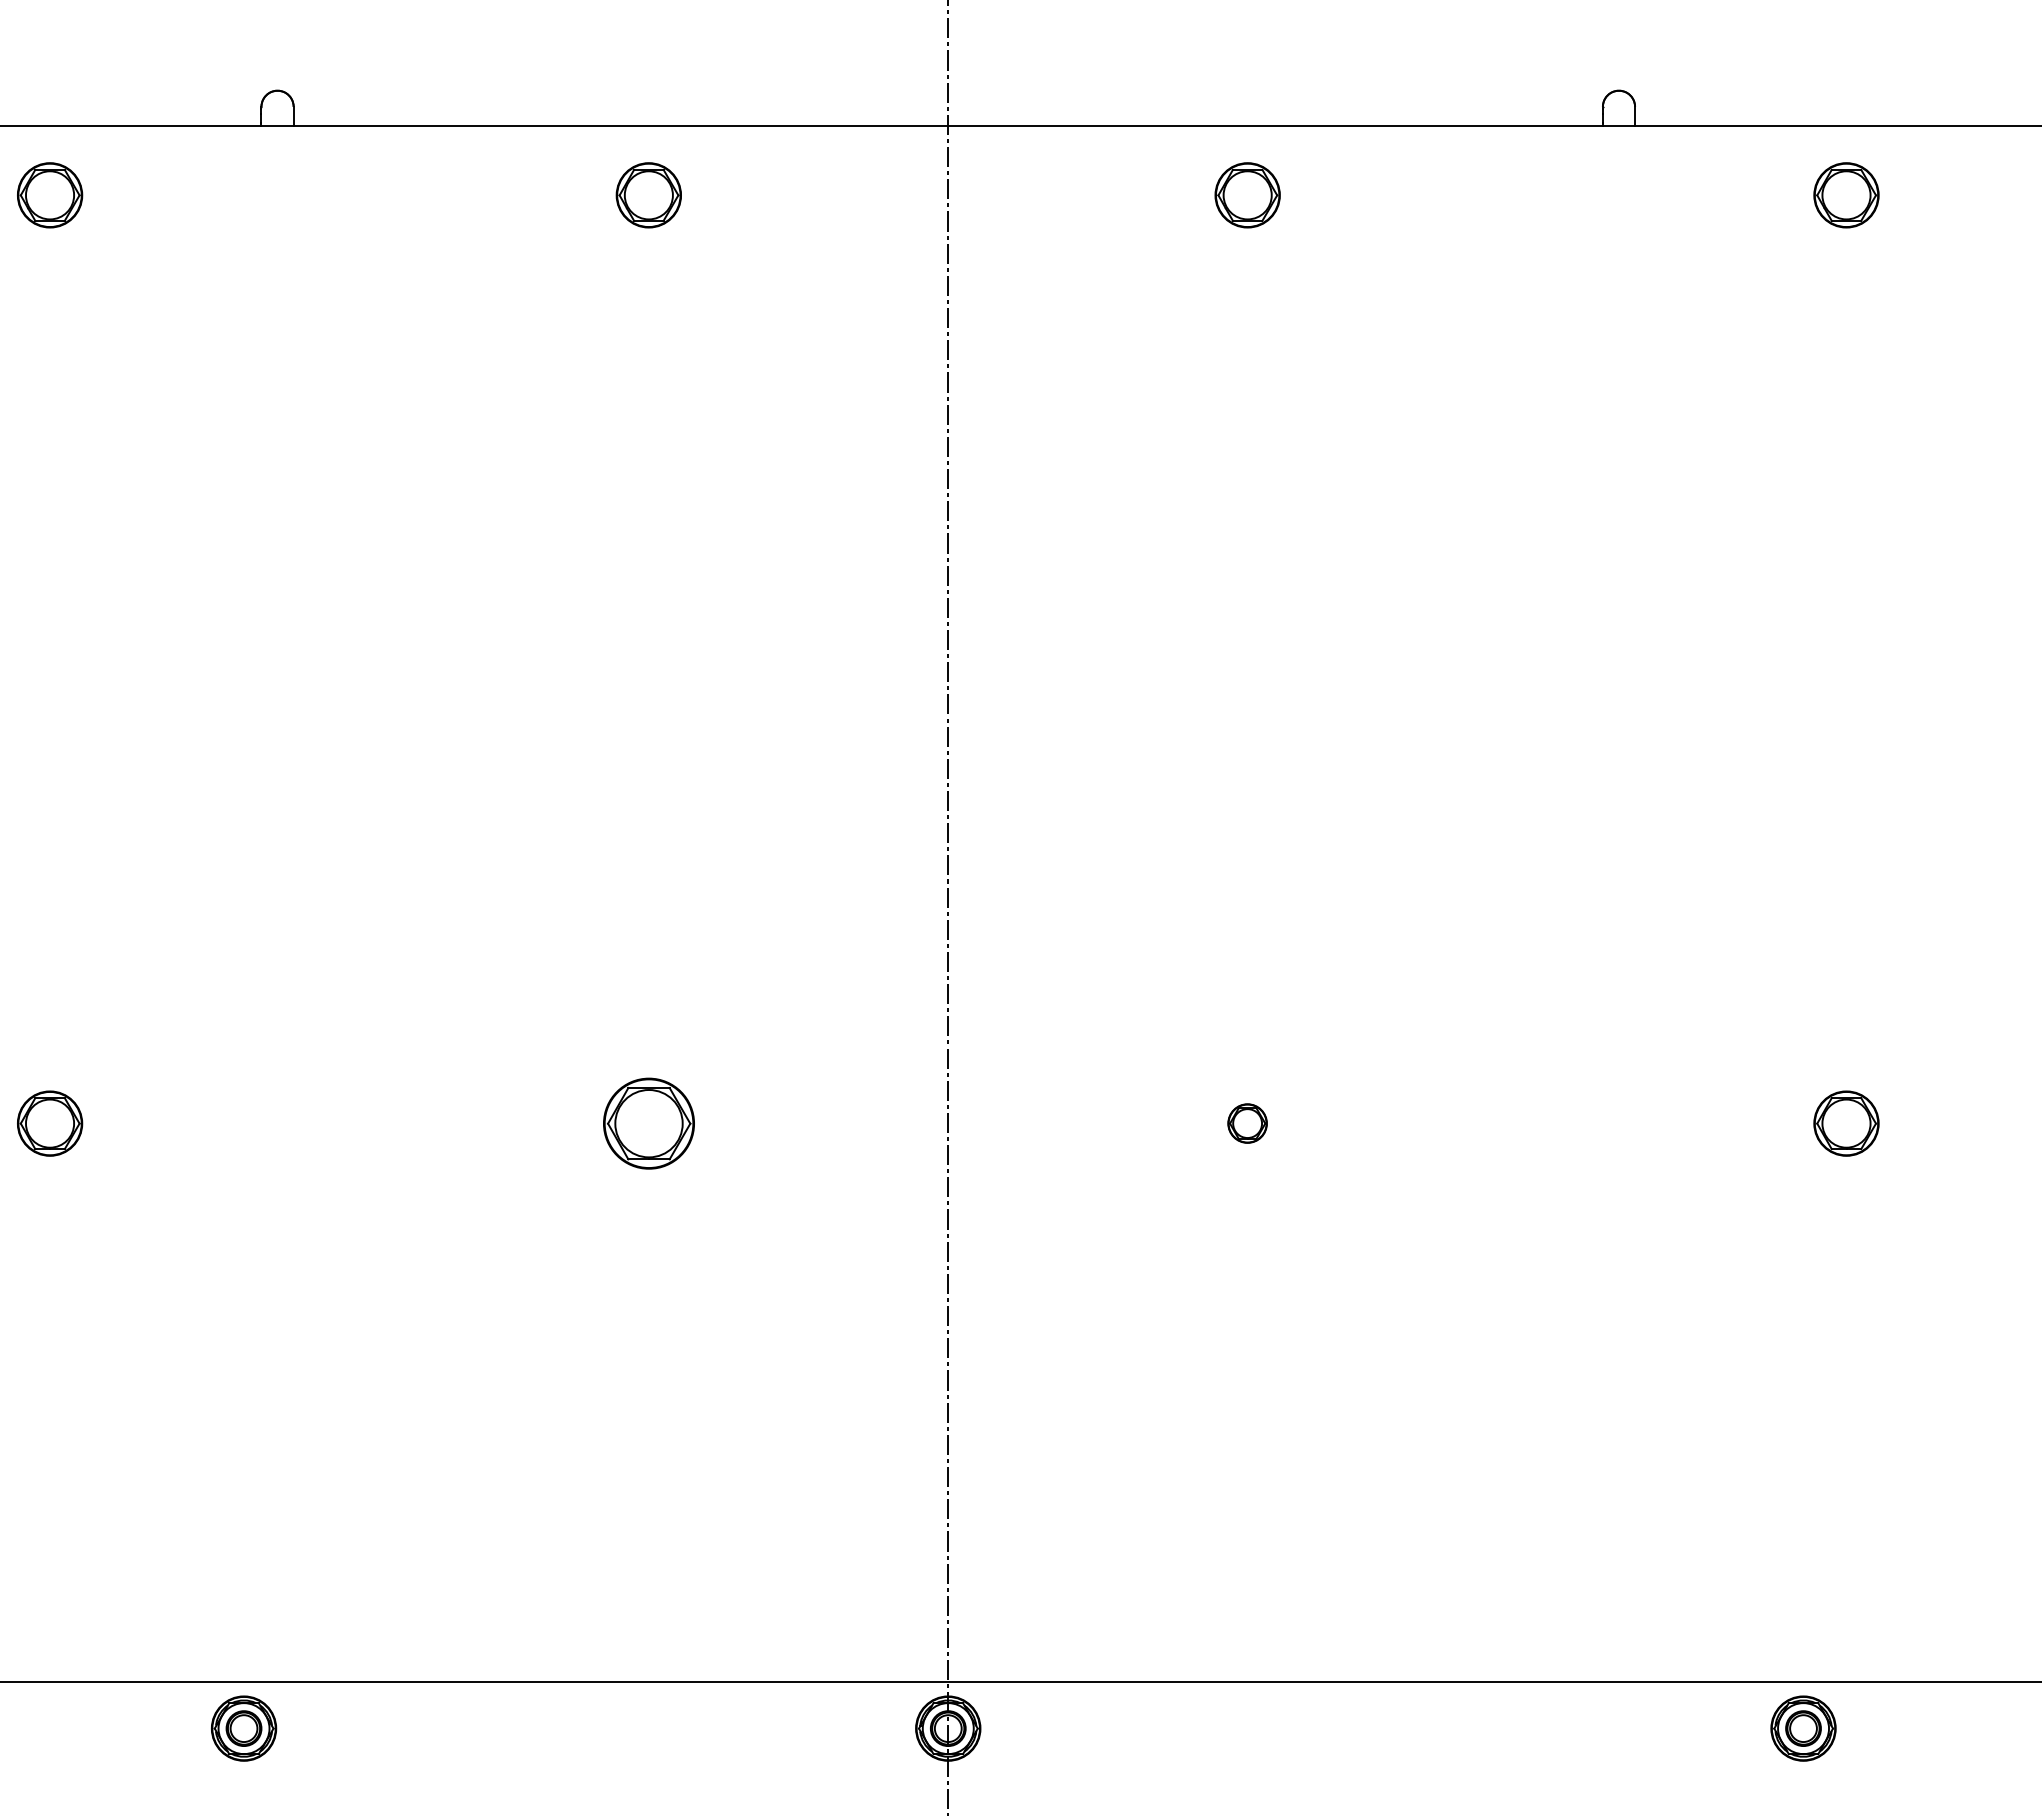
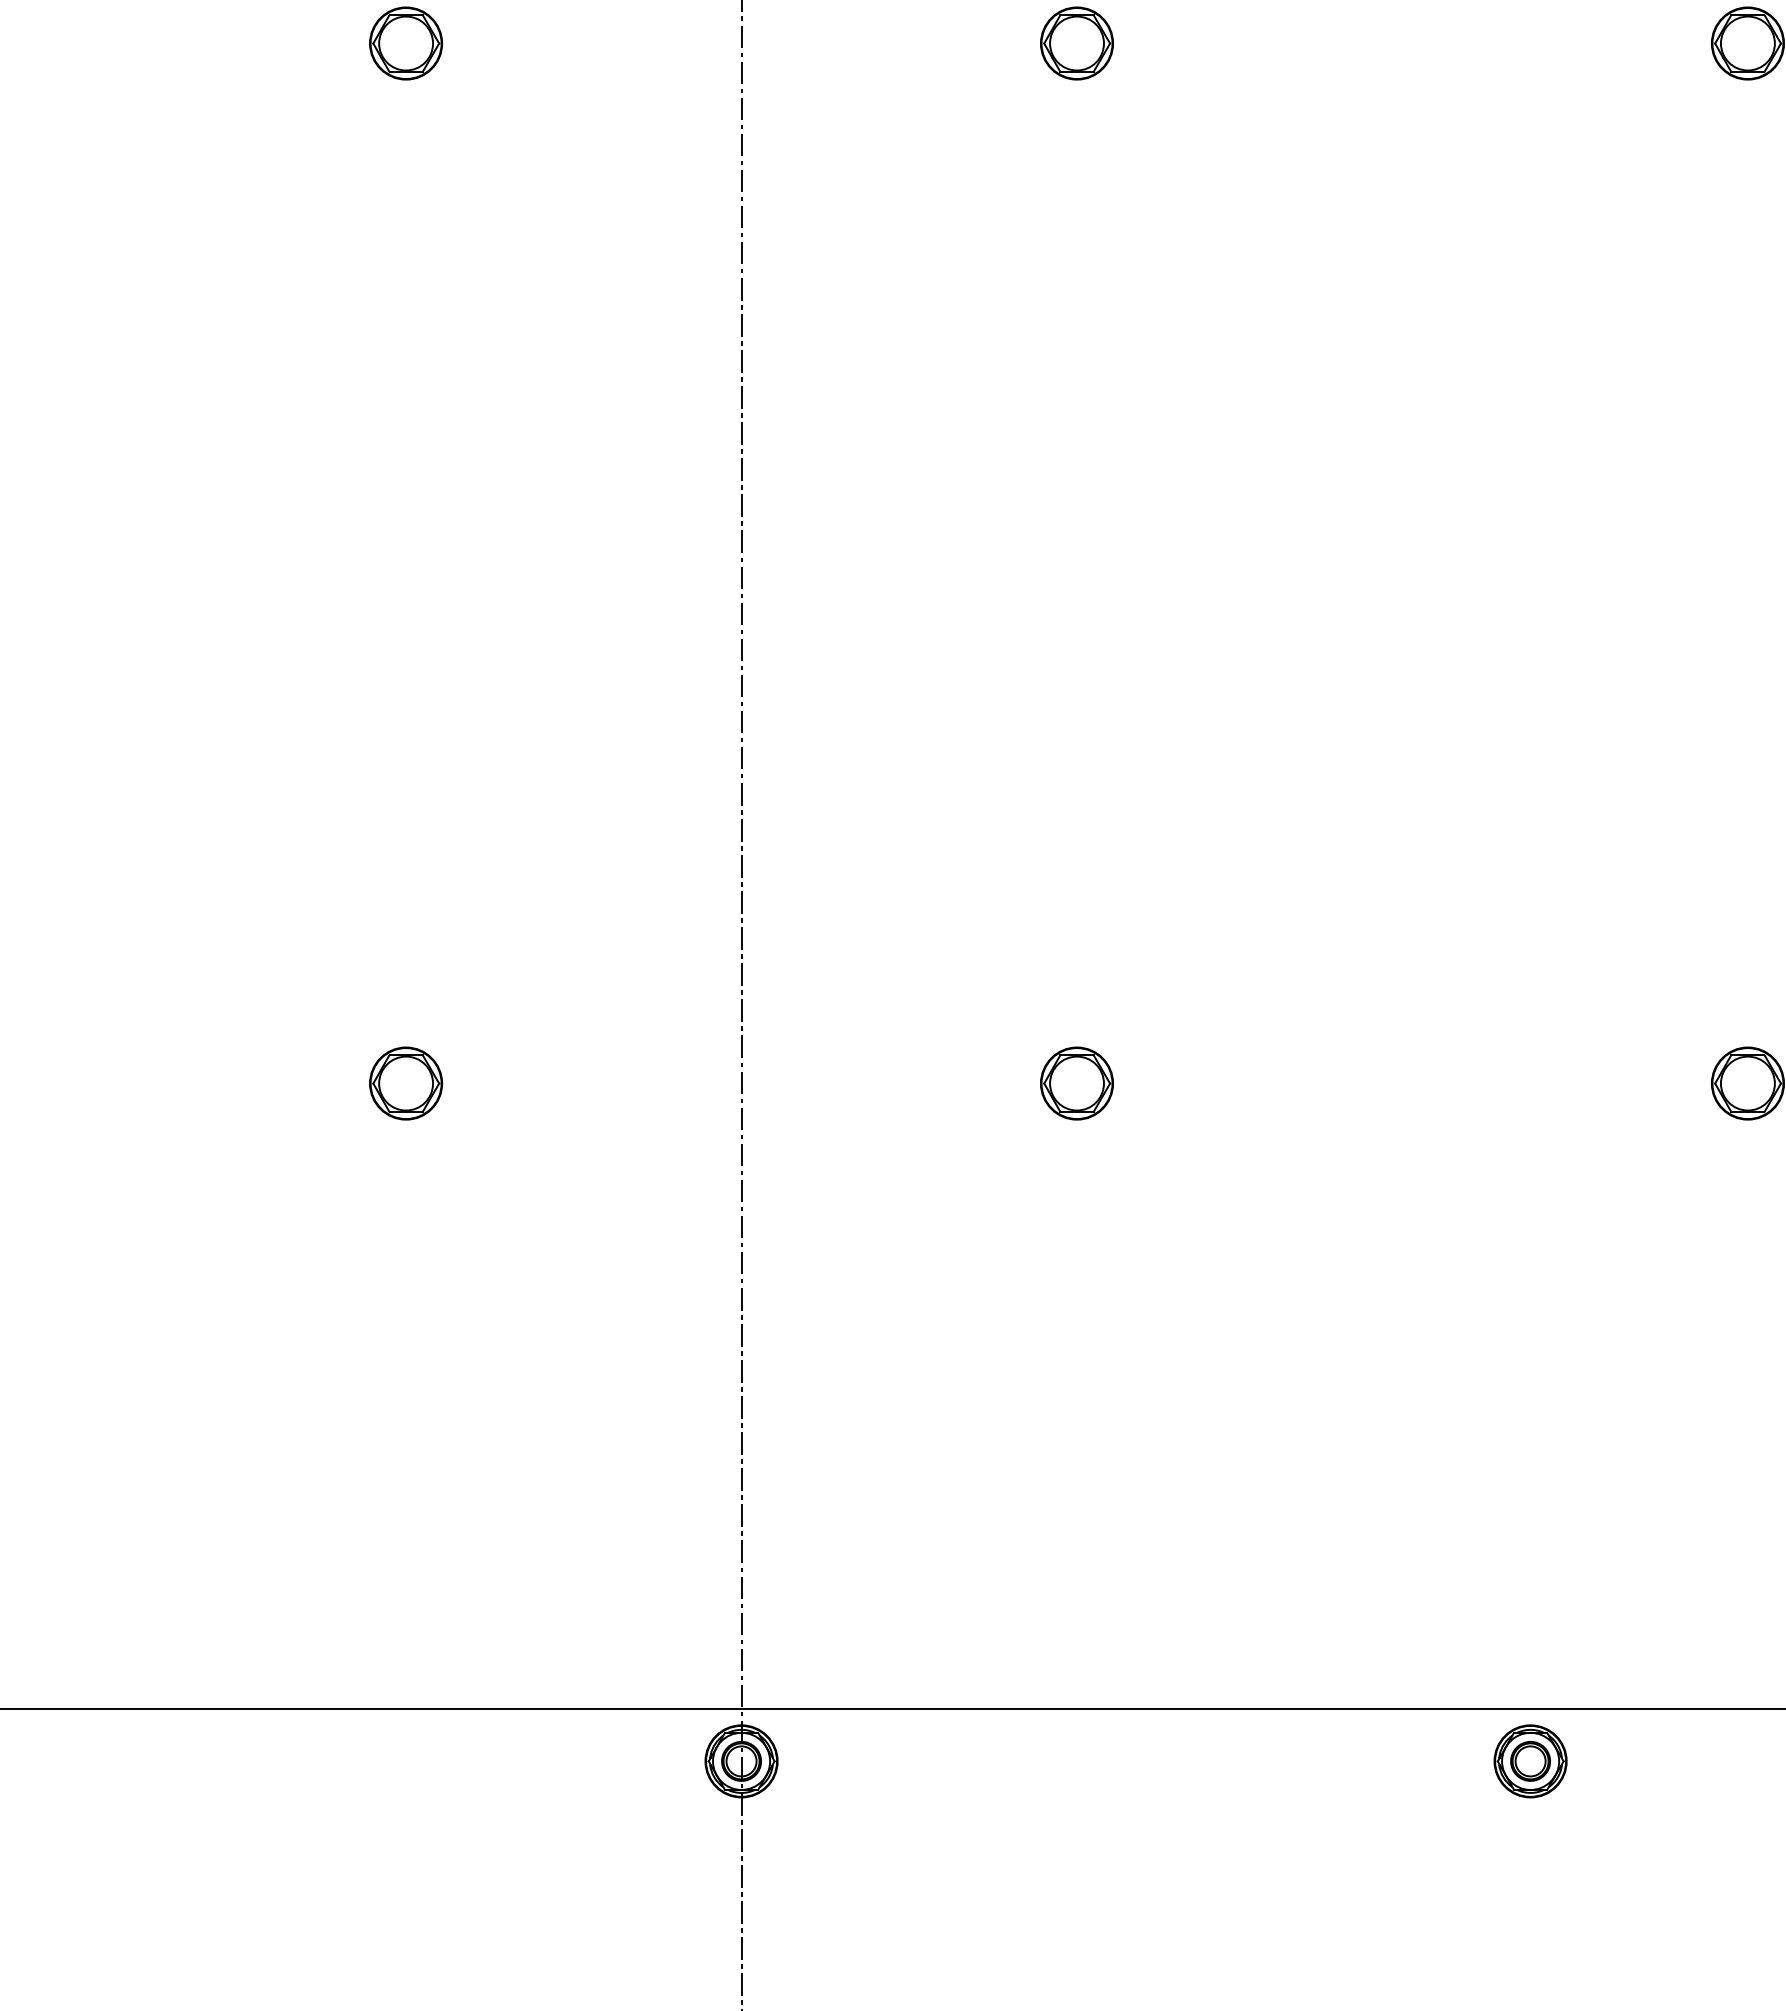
part: (648, 1123) -> (405, 1083), size x0.71
part: (1247, 1123) -> (1076, 1083), size x1.67
part: (1803, 1728) -> (1530, 1761), moved

